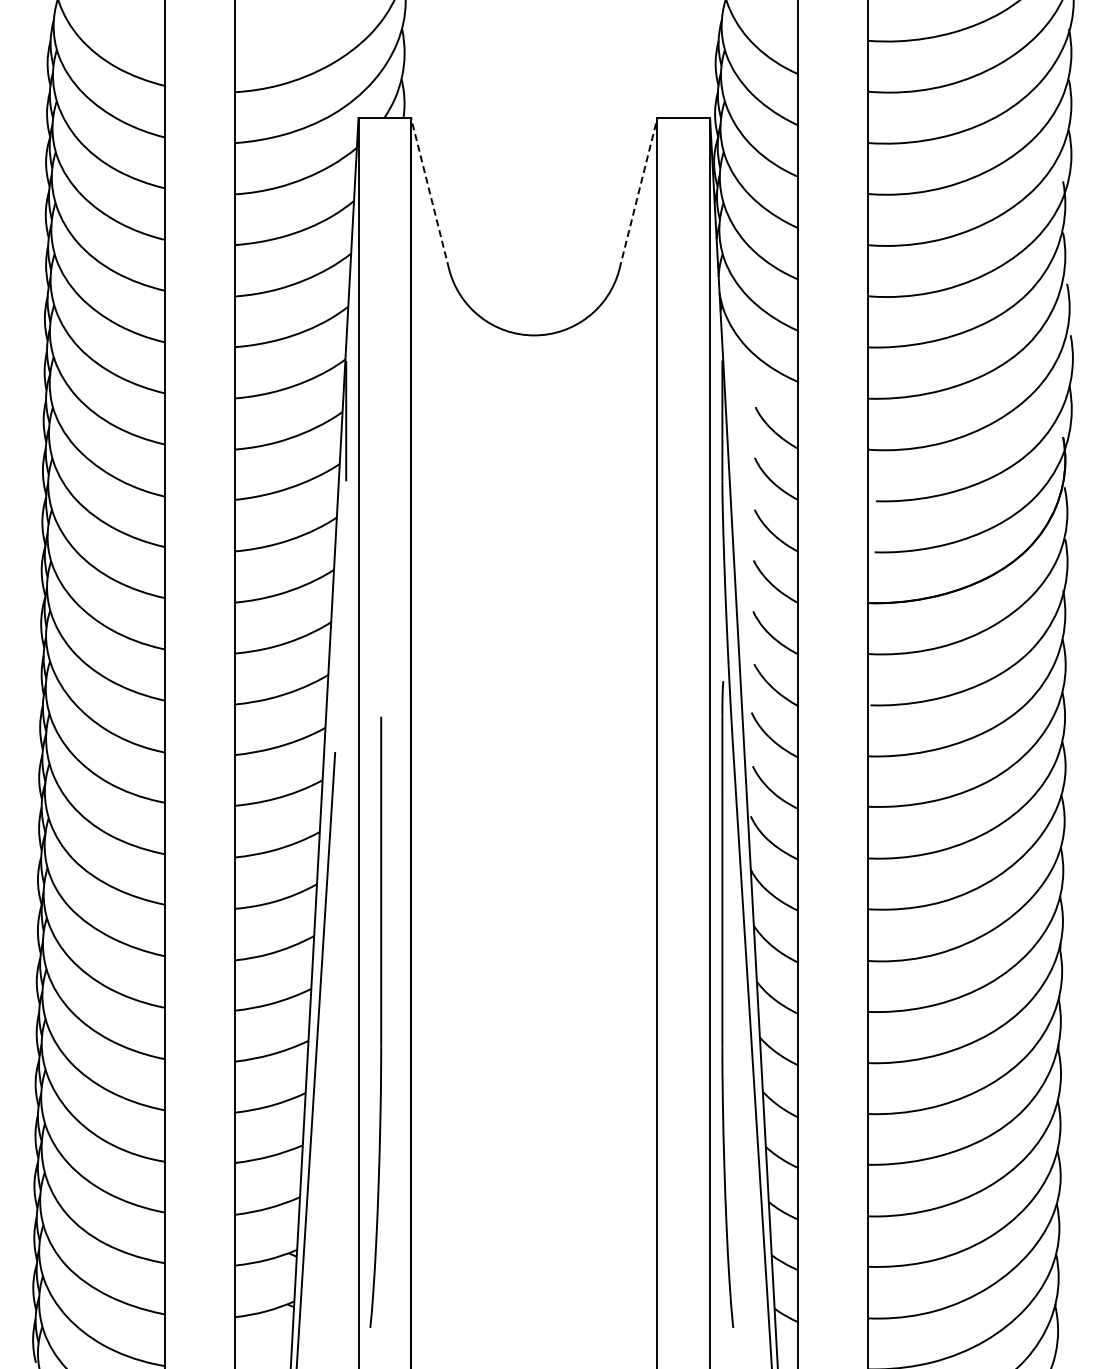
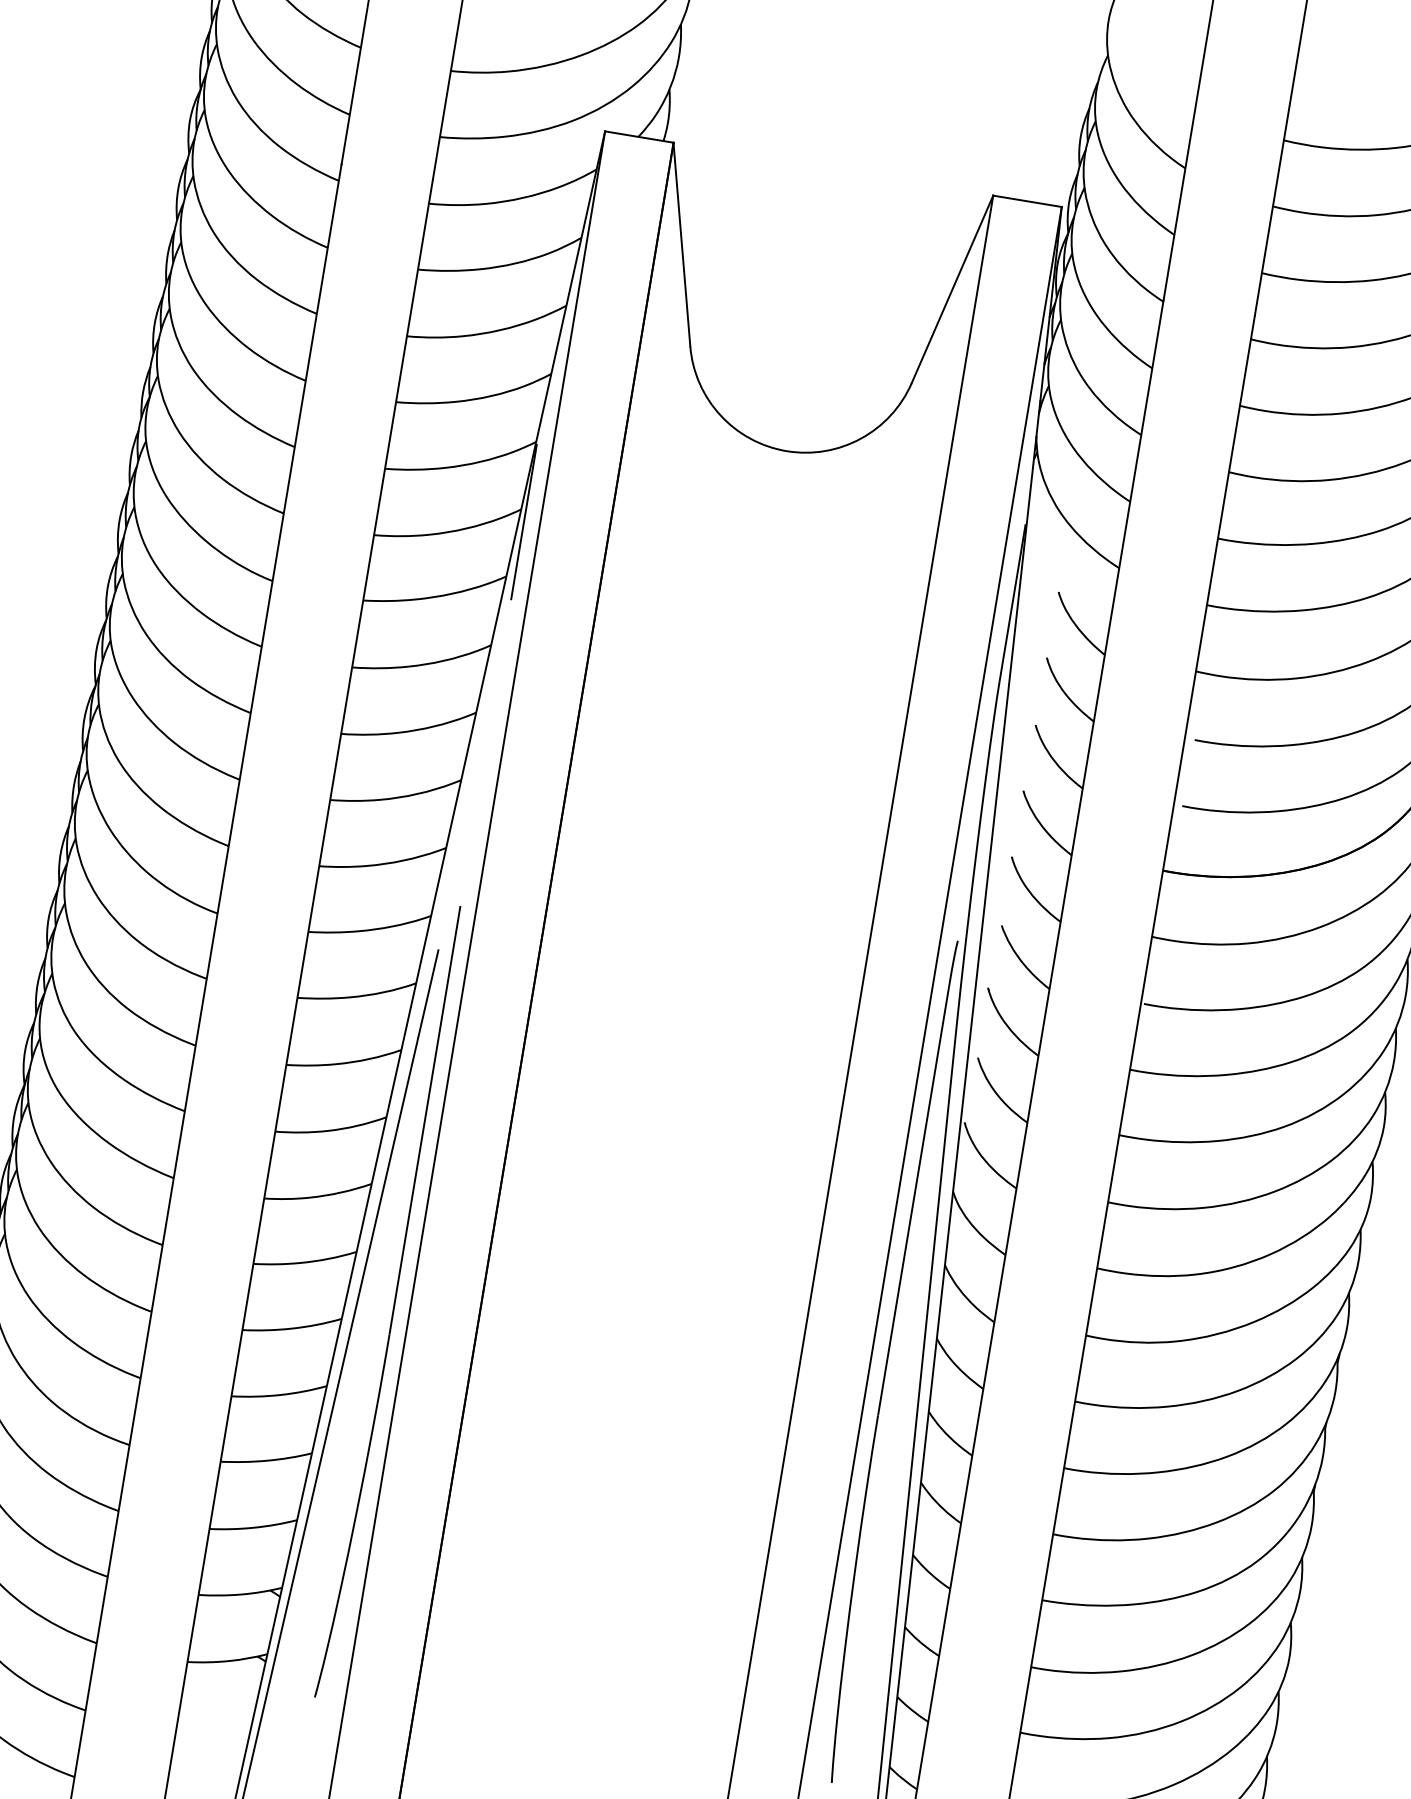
line: (430, 193) -> (682, 244), dashed -> solid
line: (638, 193) -> (952, 289), dashed -> solid
part: (375, 1021) -> (387, 1300), moved

